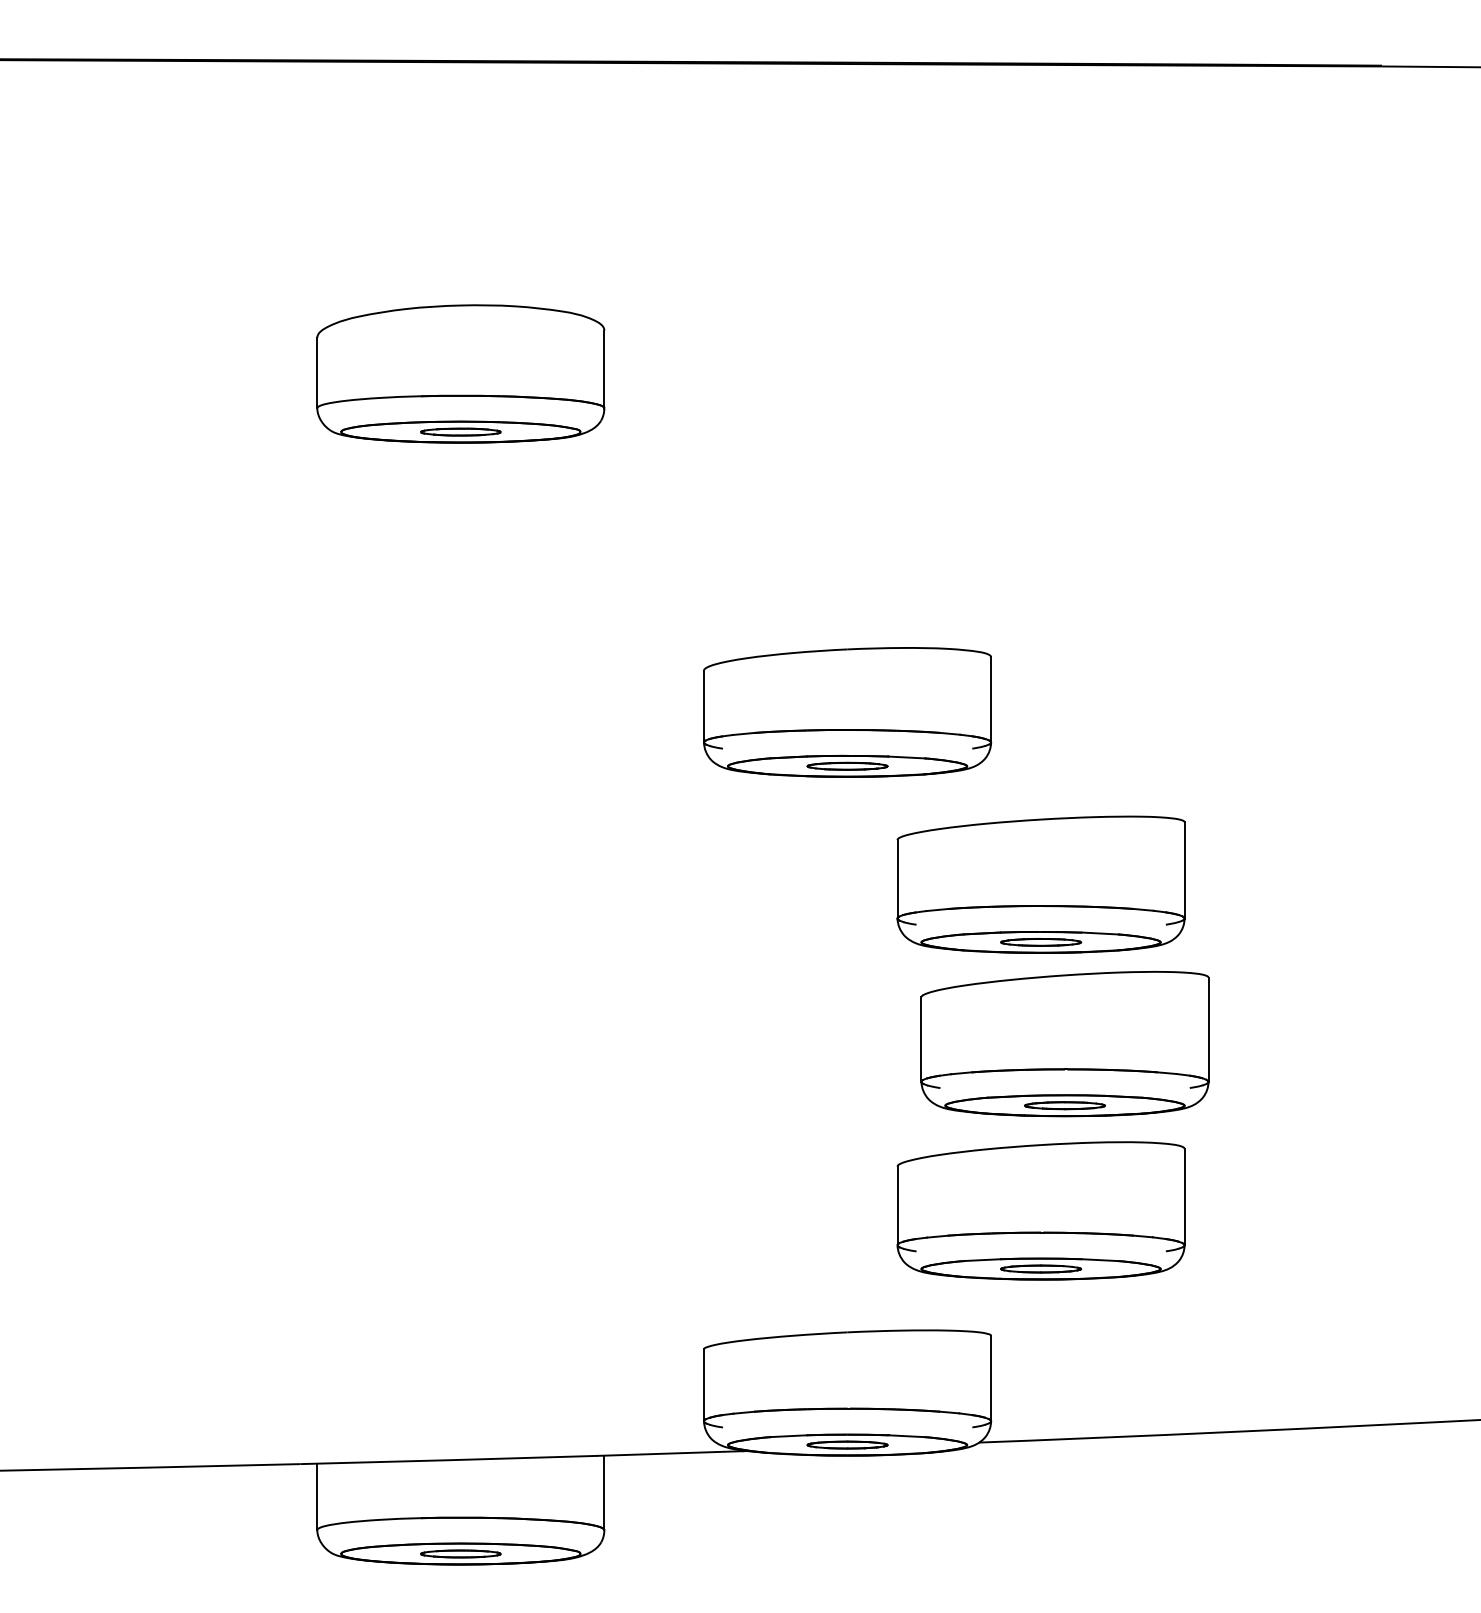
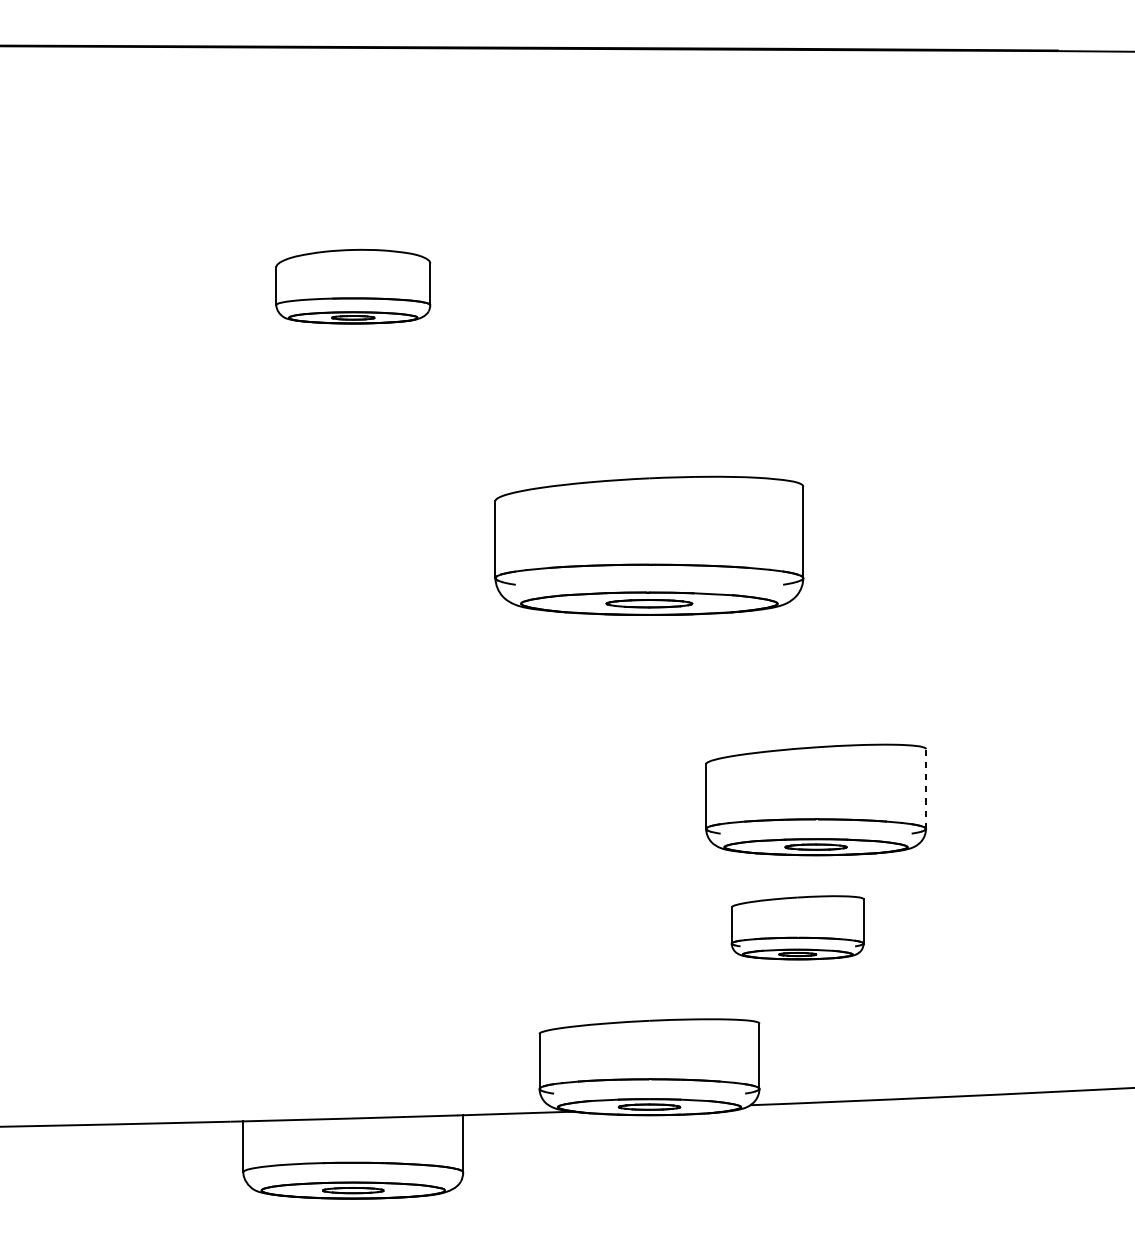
part: (460, 373) -> (353, 286), size x0.7
part: (847, 712) -> (649, 545), size x1.4
part: (1040, 884) -> (797, 677), removed
line: (1208, 1029) -> (925, 788), solid -> dashed
part: (1040, 1210) -> (797, 927), size x0.6

